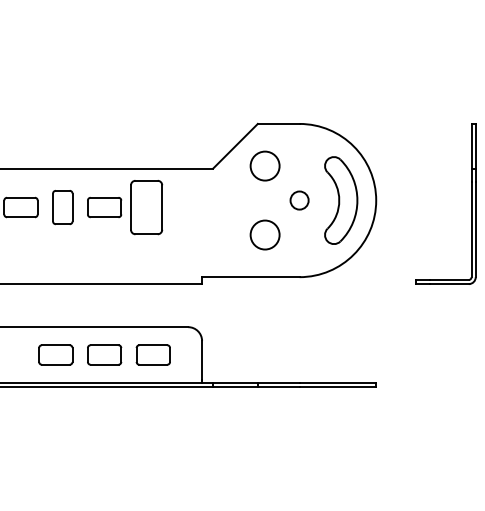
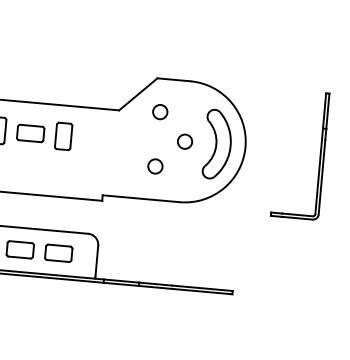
circle: (265, 166) -> (160, 112), size x0.62
part: (145, 207) -> (62, 136), size x0.62
circle: (265, 235) -> (155, 166), size x0.62

